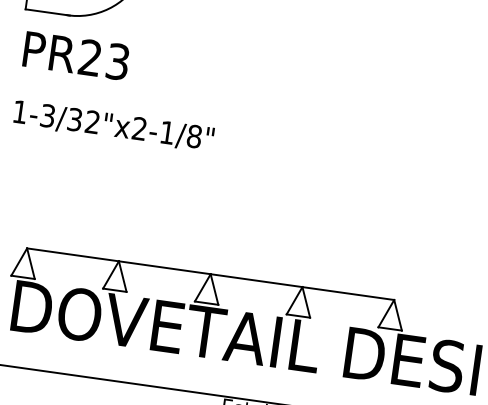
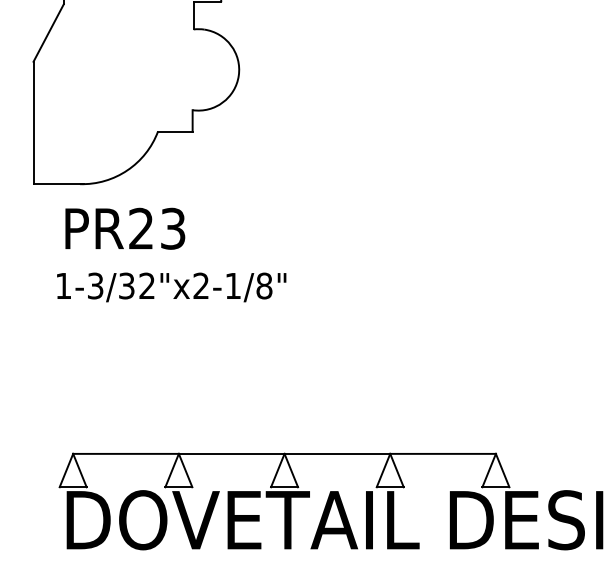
text: (76, 55) -> (125, 228), moved
text: (113, 126) -> (171, 287), moved

